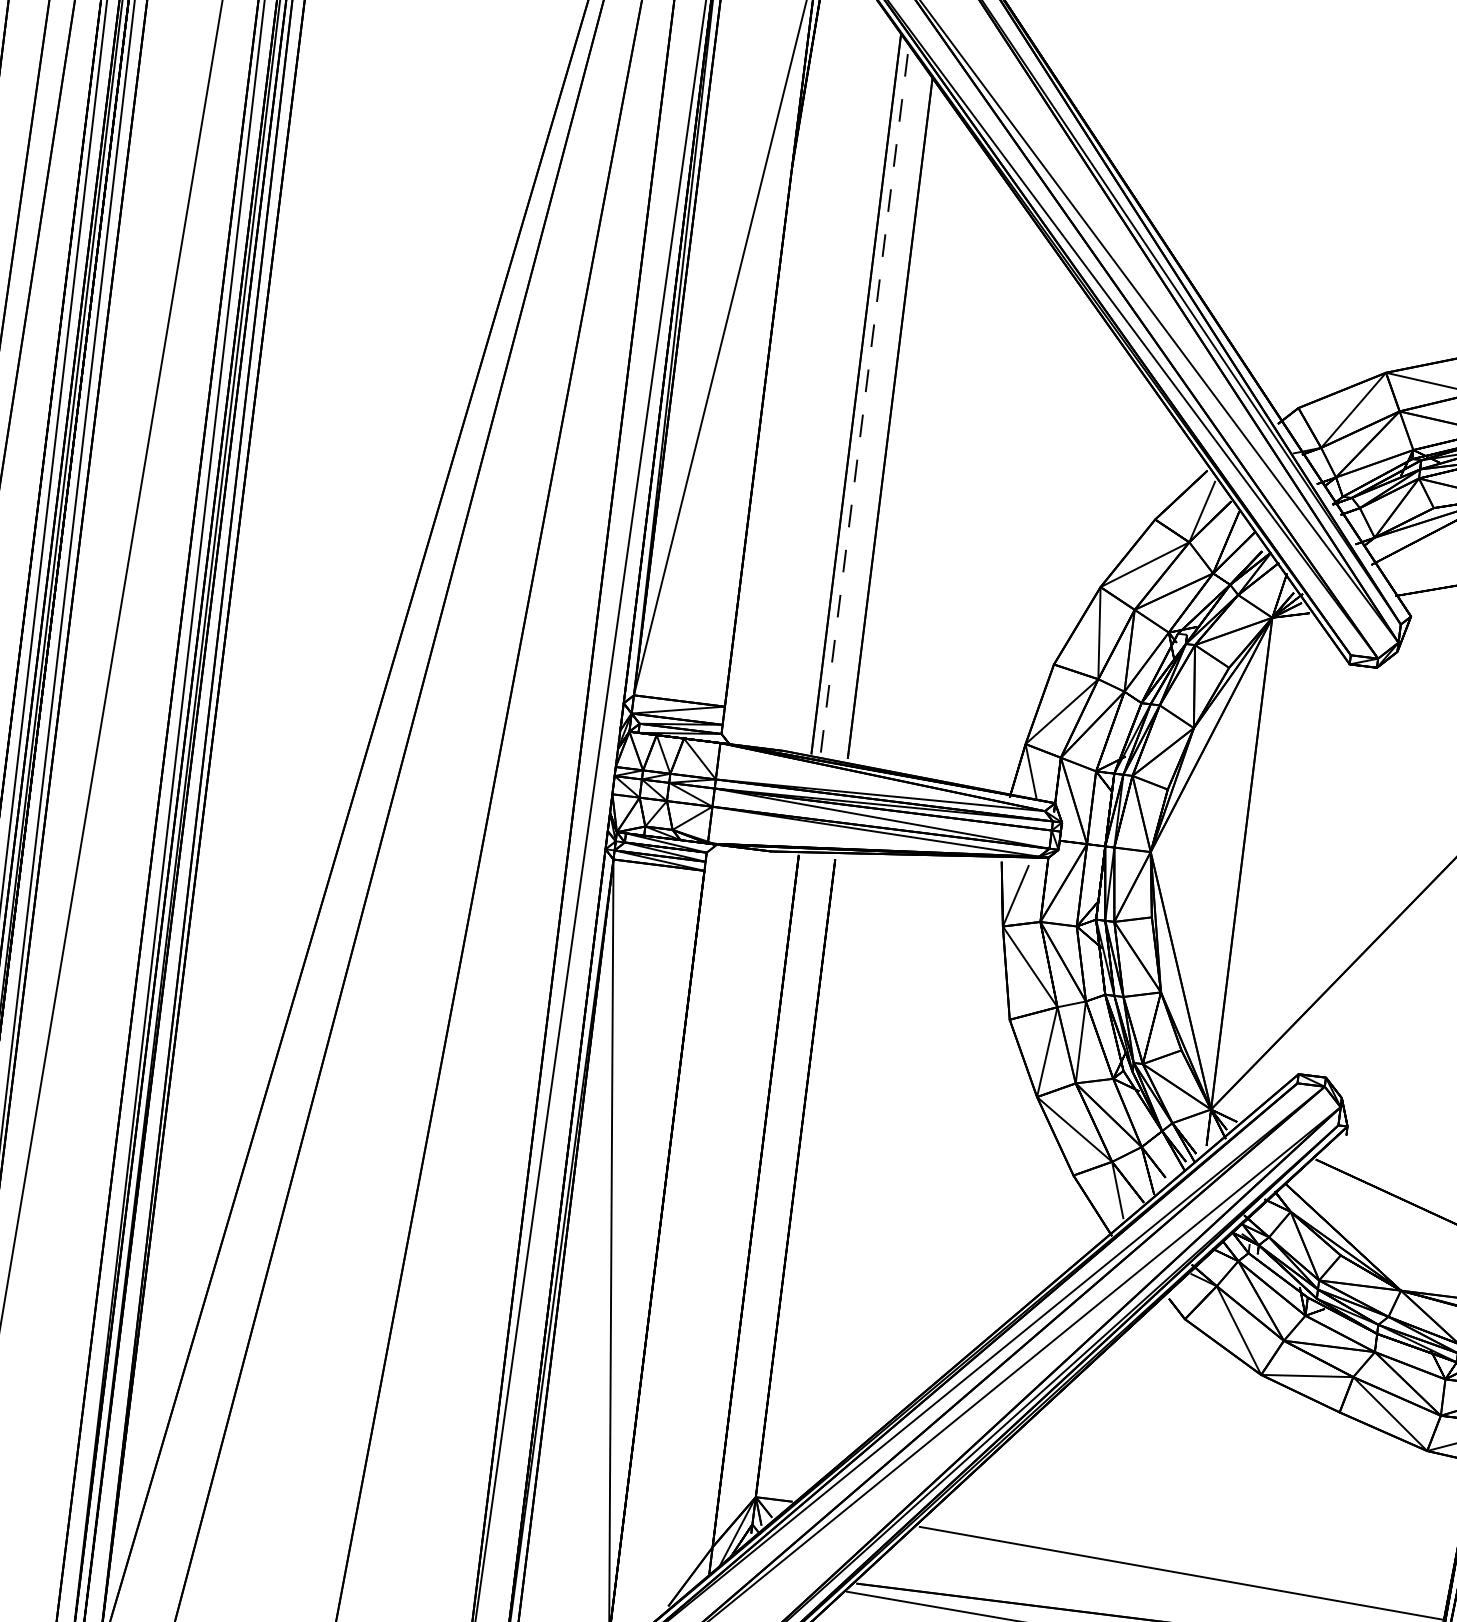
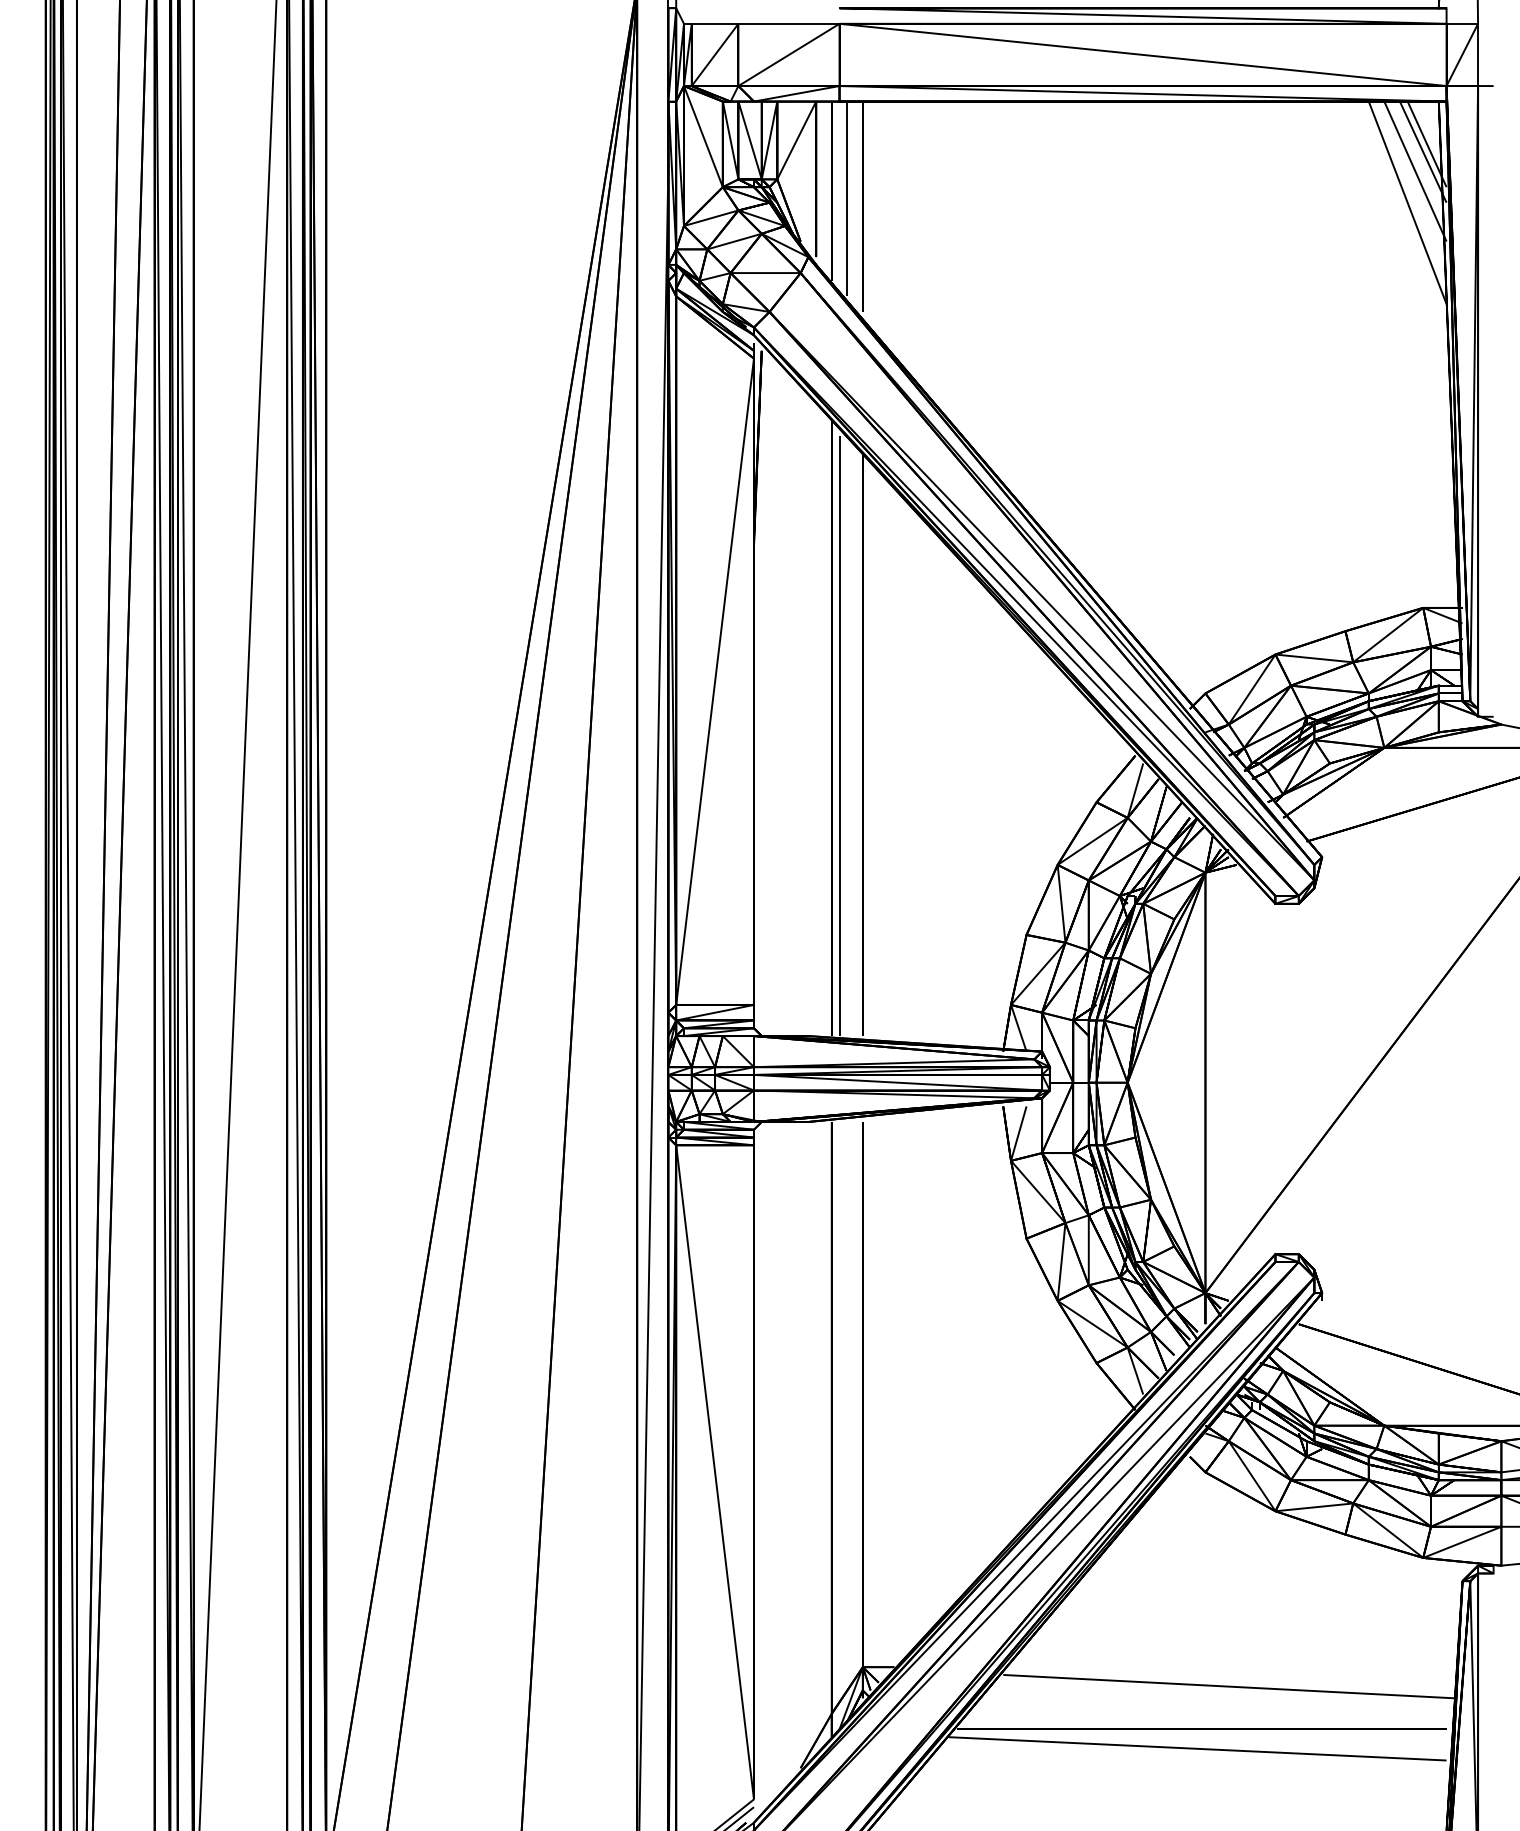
line: (864, 405) -> (839, 736), dashed -> solid

